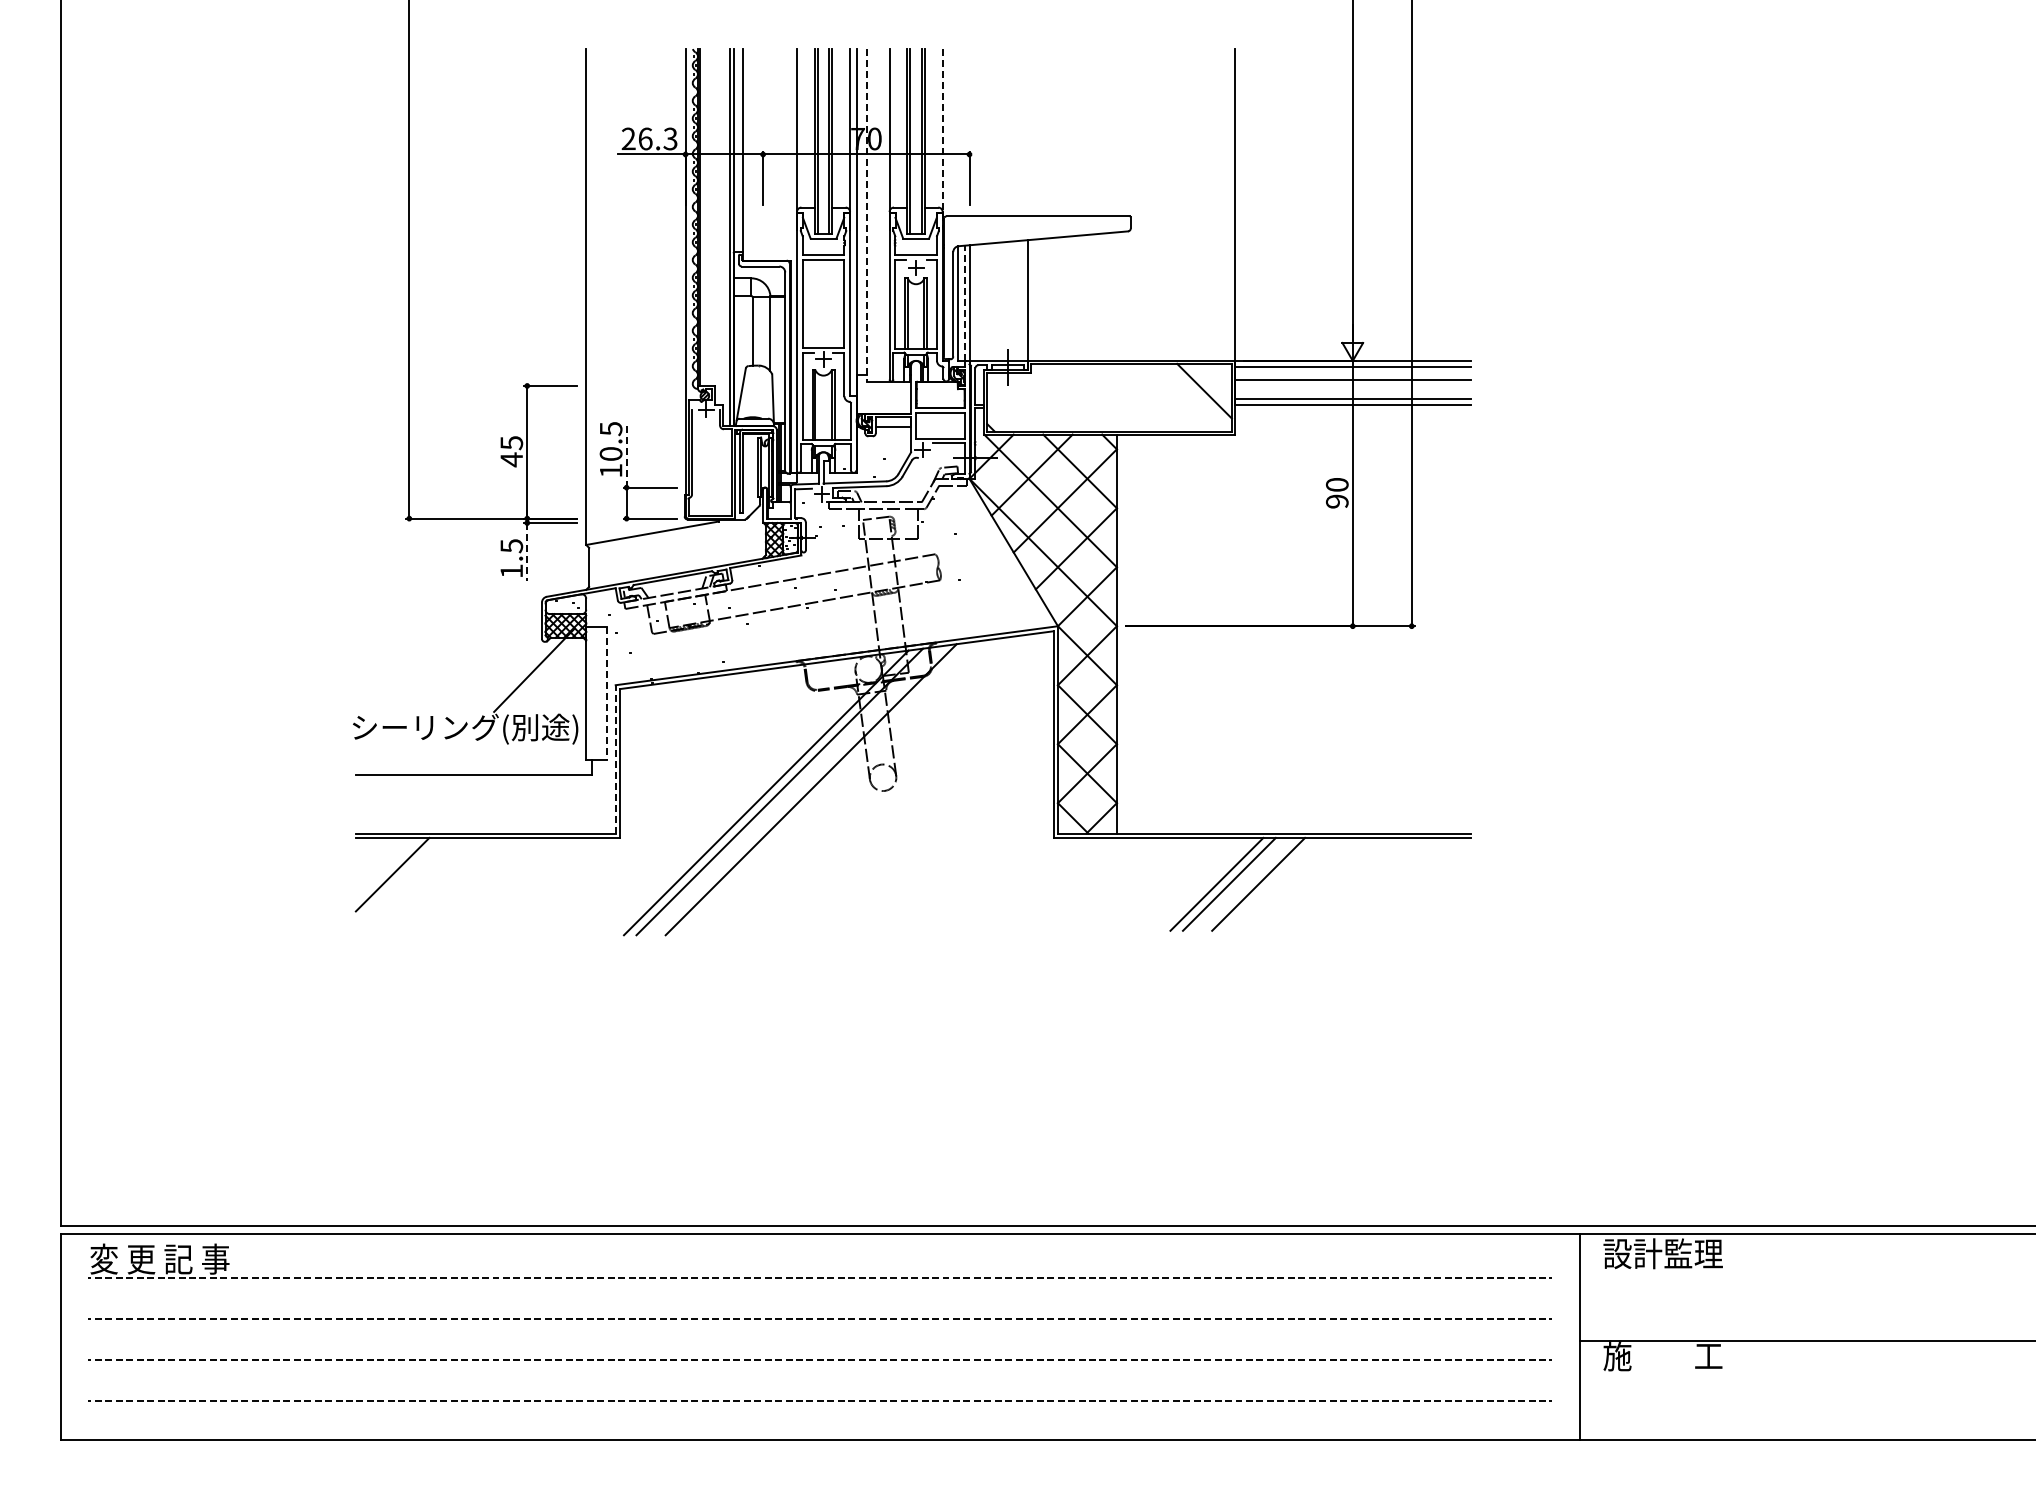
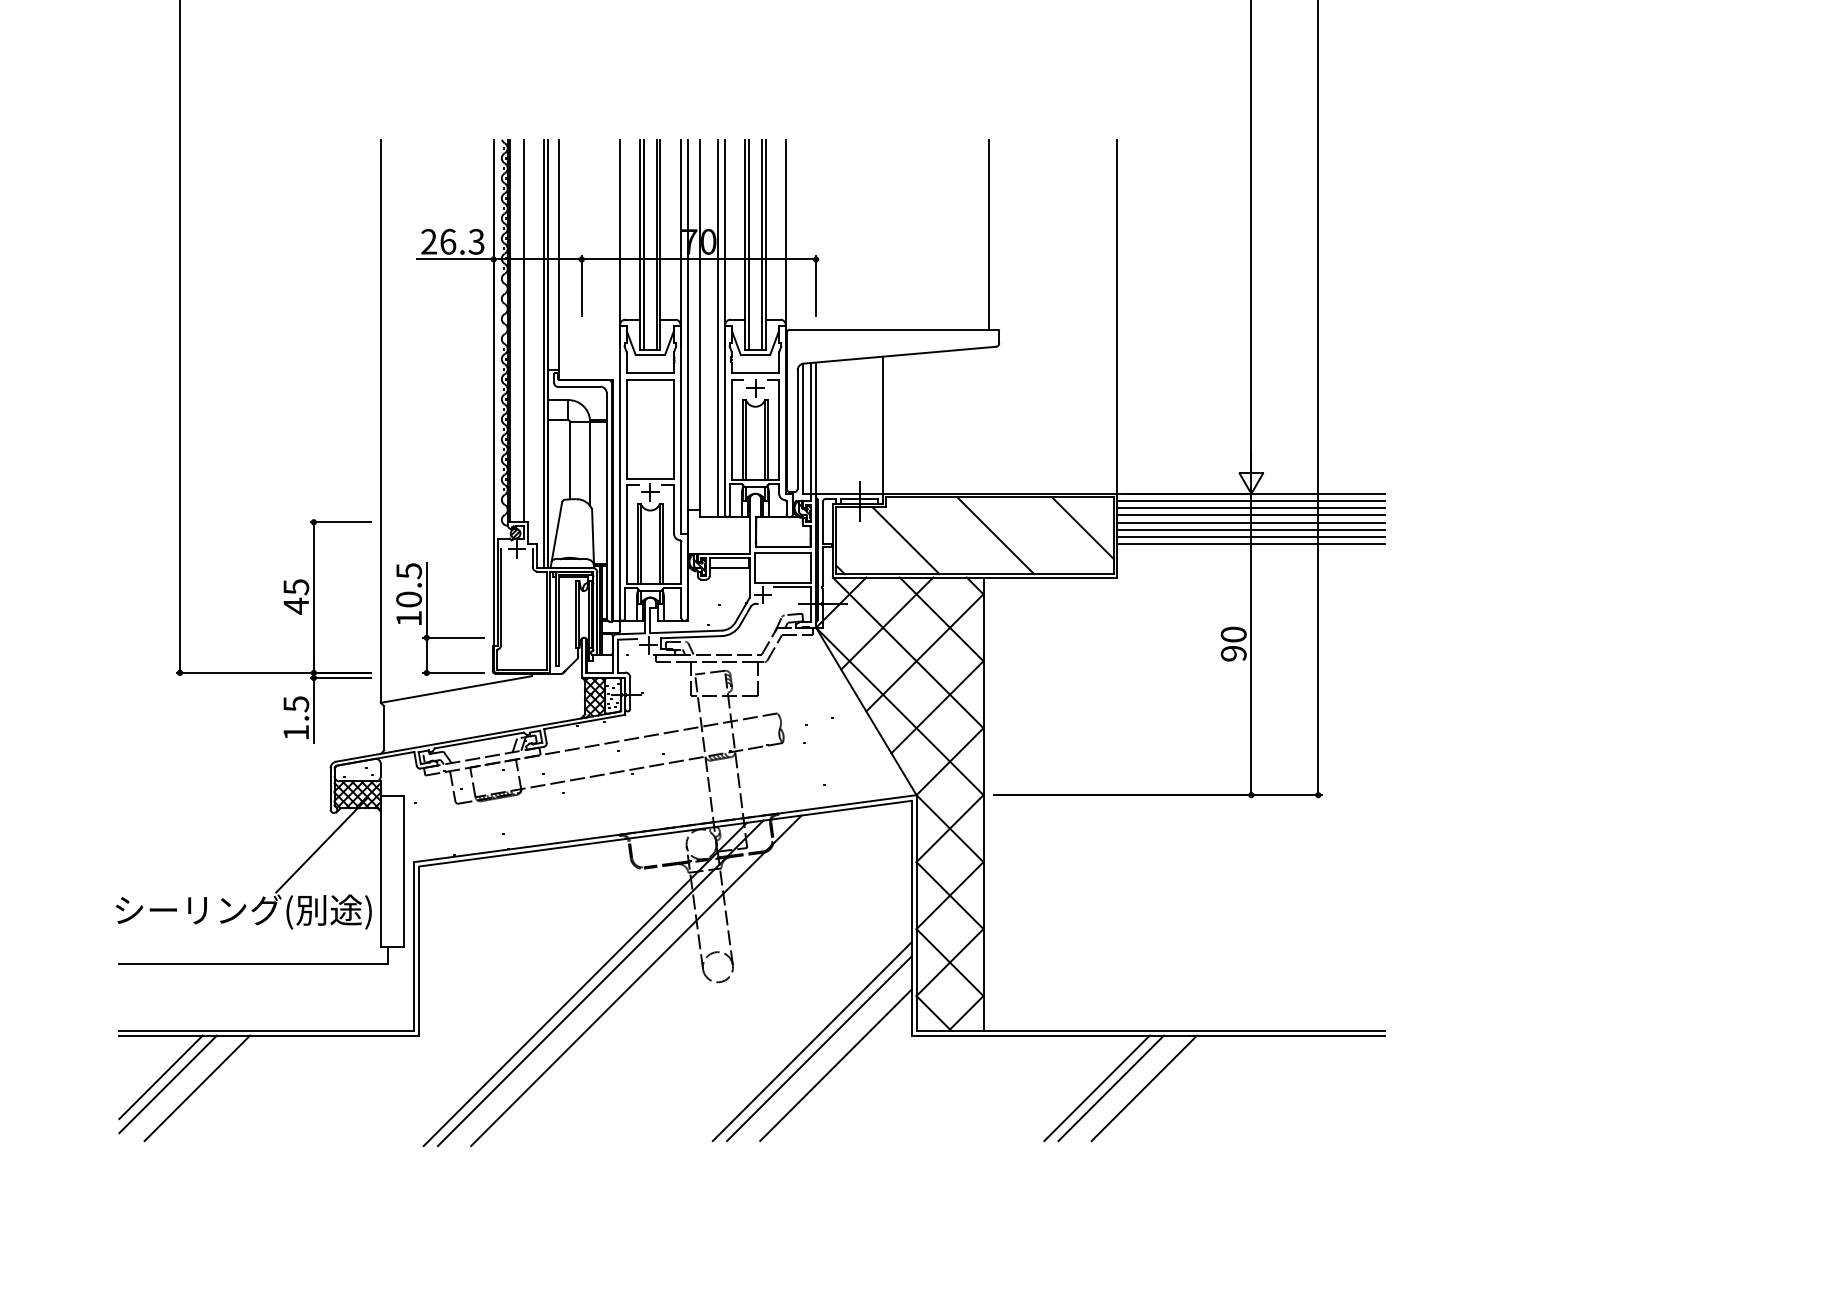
line: (1121, 132) -> (988, 234), added
line: (942, 139) -> (785, 242), dashed -> solid
line: (866, 215) -> (699, 328), dashed -> solid
line: (883, 215) -> (718, 328), added
line: (712, 217) -> (524, 330), added
line: (964, 303) -> (810, 428), dashed -> solid
line: (1352, 373) -> (1251, 508), added
line: (1352, 386) -> (1251, 522), added
line: (1352, 392) -> (1251, 529), added
line: (1127, 397) -> (995, 535), added
line: (1048, 401) -> (905, 539), added
line: (626, 454) -> (426, 600), dashed -> solid
line: (527, 551) -> (314, 710), dashed -> solid
line: (606, 693) -> (403, 871), dashed -> solid
line: (615, 758) -> (414, 945), dashed -> solid
line: (965, 842) -> (811, 1040), added
line: (972, 849) -> (819, 1048), added
line: (986, 863) -> (835, 1064), added
line: (398, 880) -> (167, 1083), added
line: (424, 883) -> (197, 1087), added

